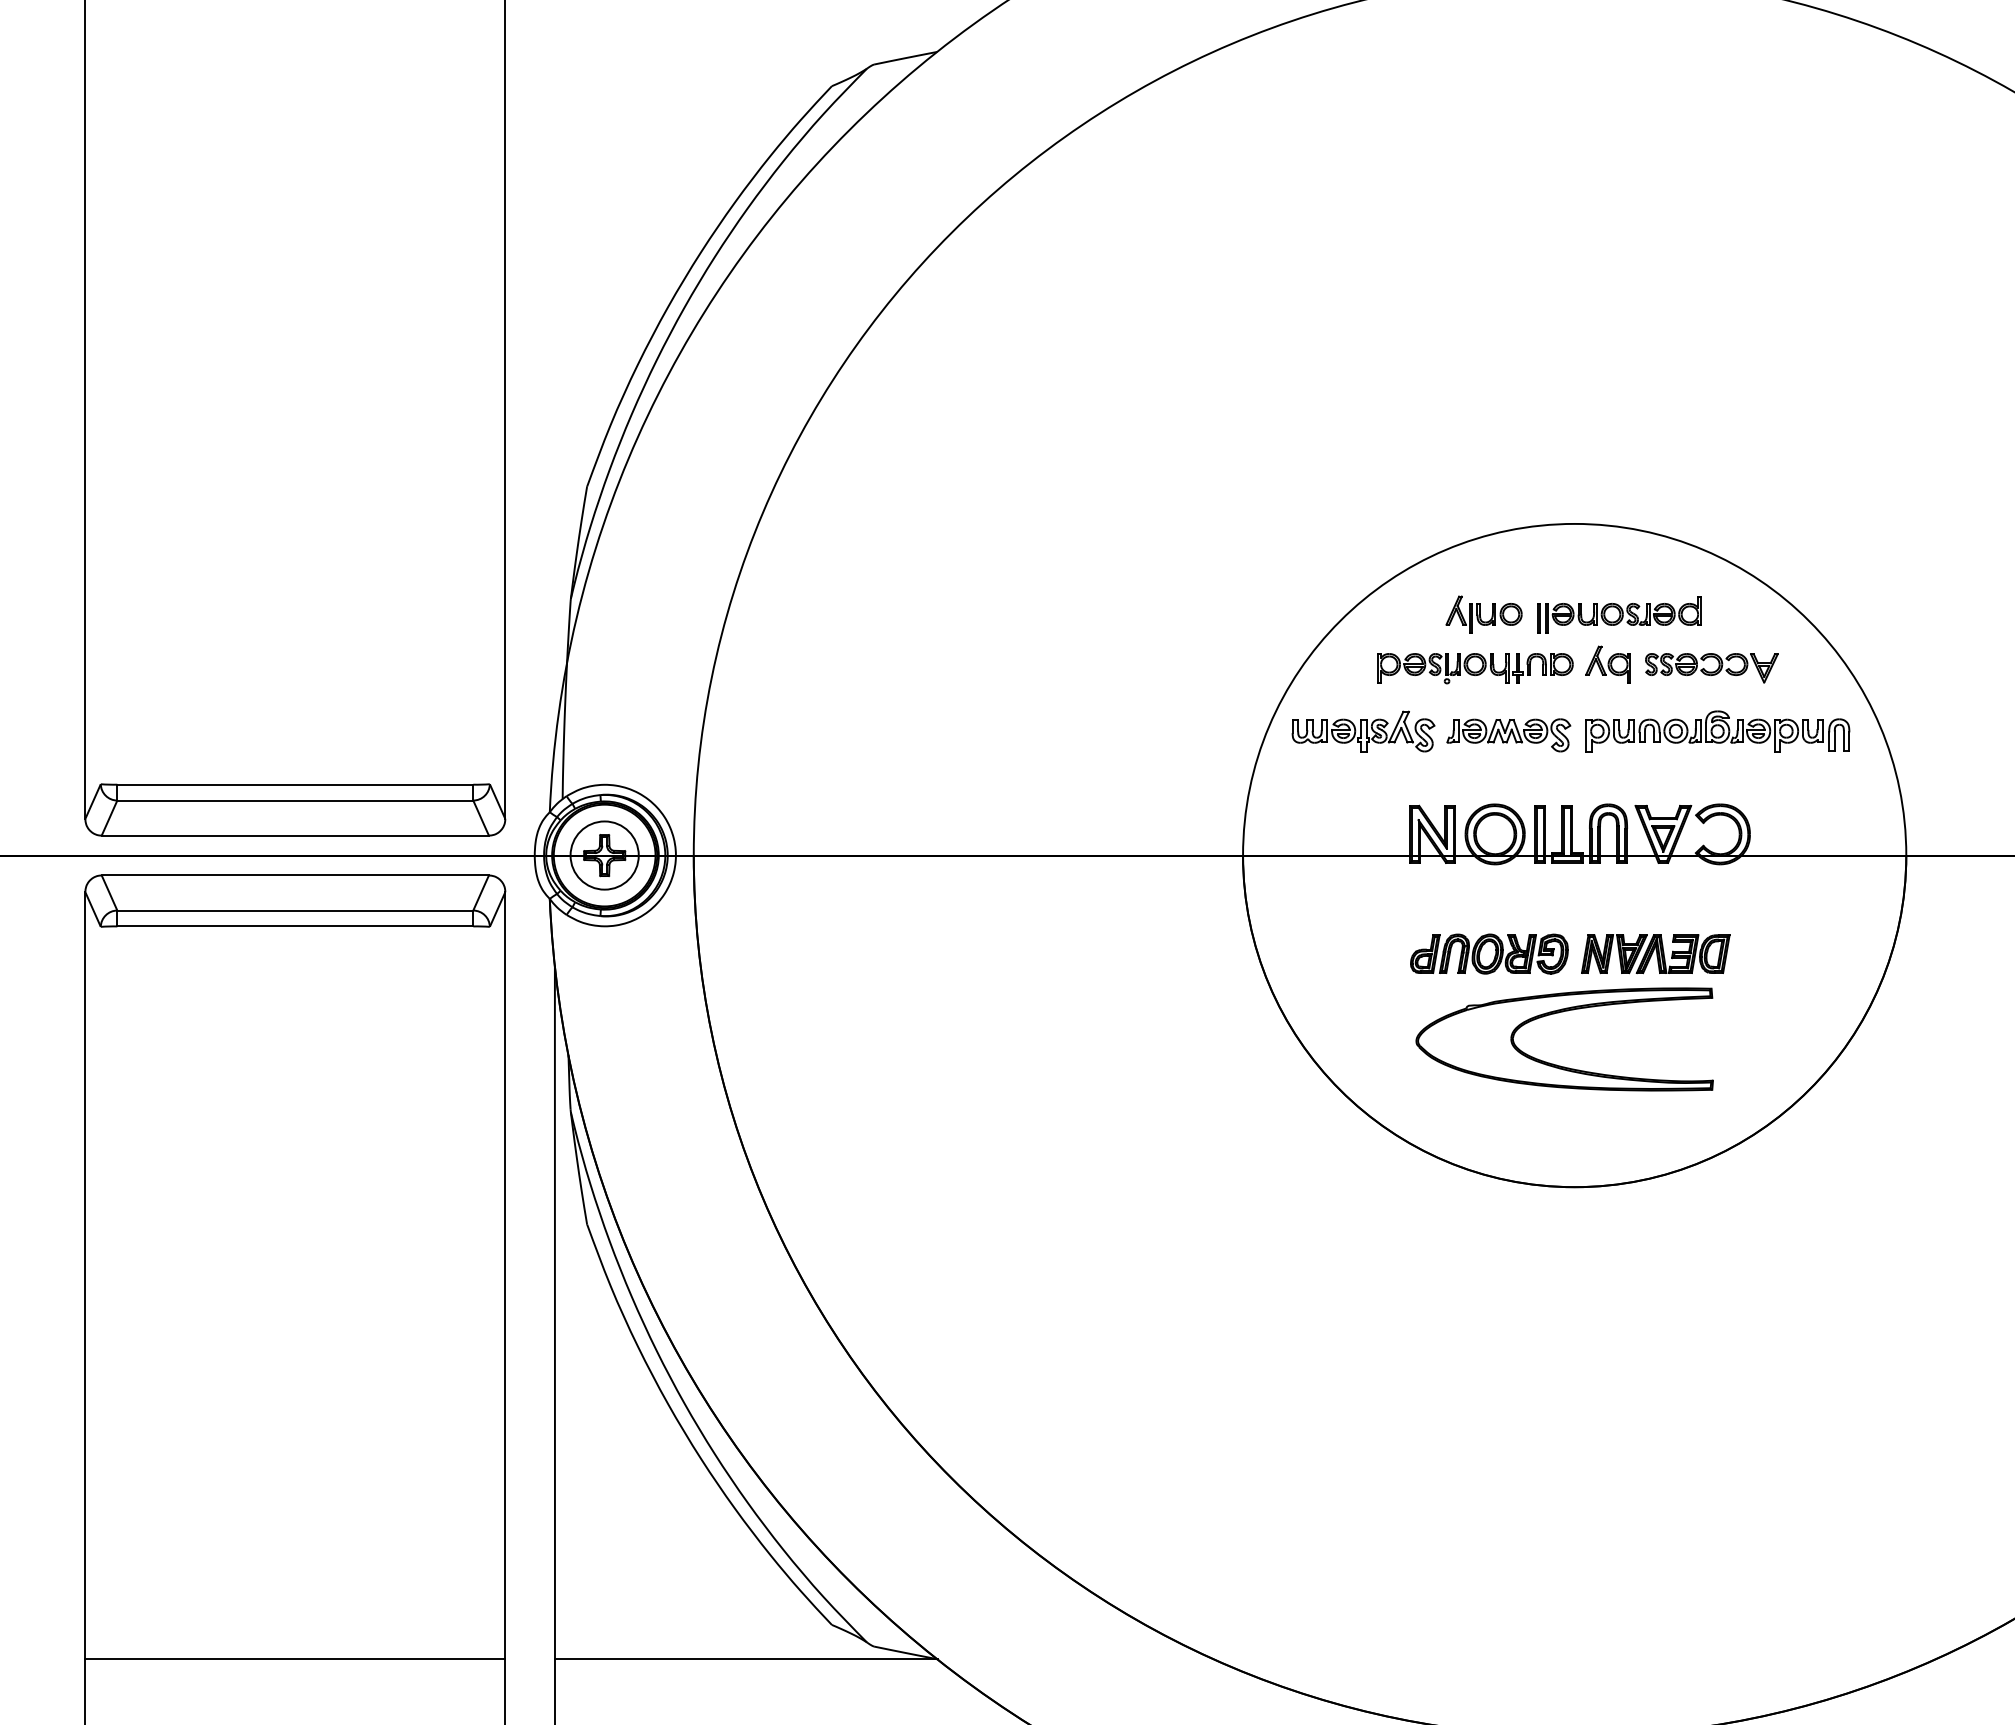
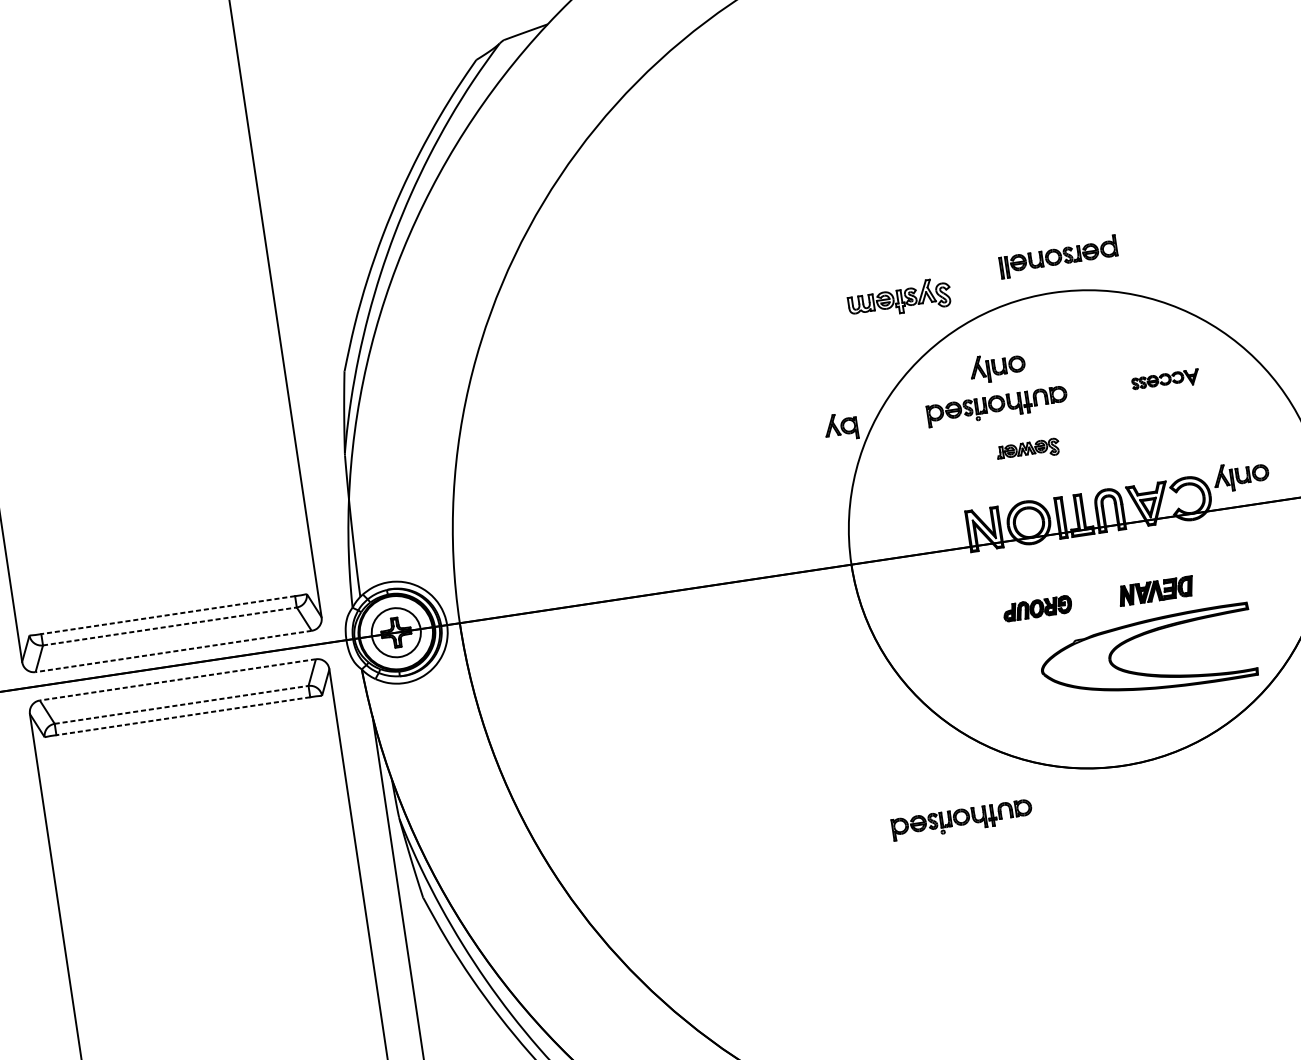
part: (1619, 614) -> (1058, 256), moved
part: (1607, 664) -> (840, 427), moved
part: (1711, 668) -> (1165, 381), size x0.7
part: (1363, 731) -> (899, 298), moved
part: (1717, 731) -> (1176, 425), removed
part: (1508, 735) -> (1027, 450), size x0.7
line: (295, 784) -> (168, 614), solid -> dashed
line: (295, 800) -> (170, 626), solid -> dashed
part: (1795, 813) -> (1240, 475), added
line: (295, 835) -> (173, 651), solid -> dashed
line: (295, 875) -> (178, 679), solid -> dashed
line: (295, 910) -> (181, 704), solid -> dashed
line: (295, 926) -> (183, 716), solid -> dashed
part: (1489, 953) -> (1037, 608), size x0.6
part: (1655, 954) -> (1156, 591), size x0.7
part: (1556, 1064) -> (1144, 673), moved
part: (1342, 1228) -> (962, 819), added

